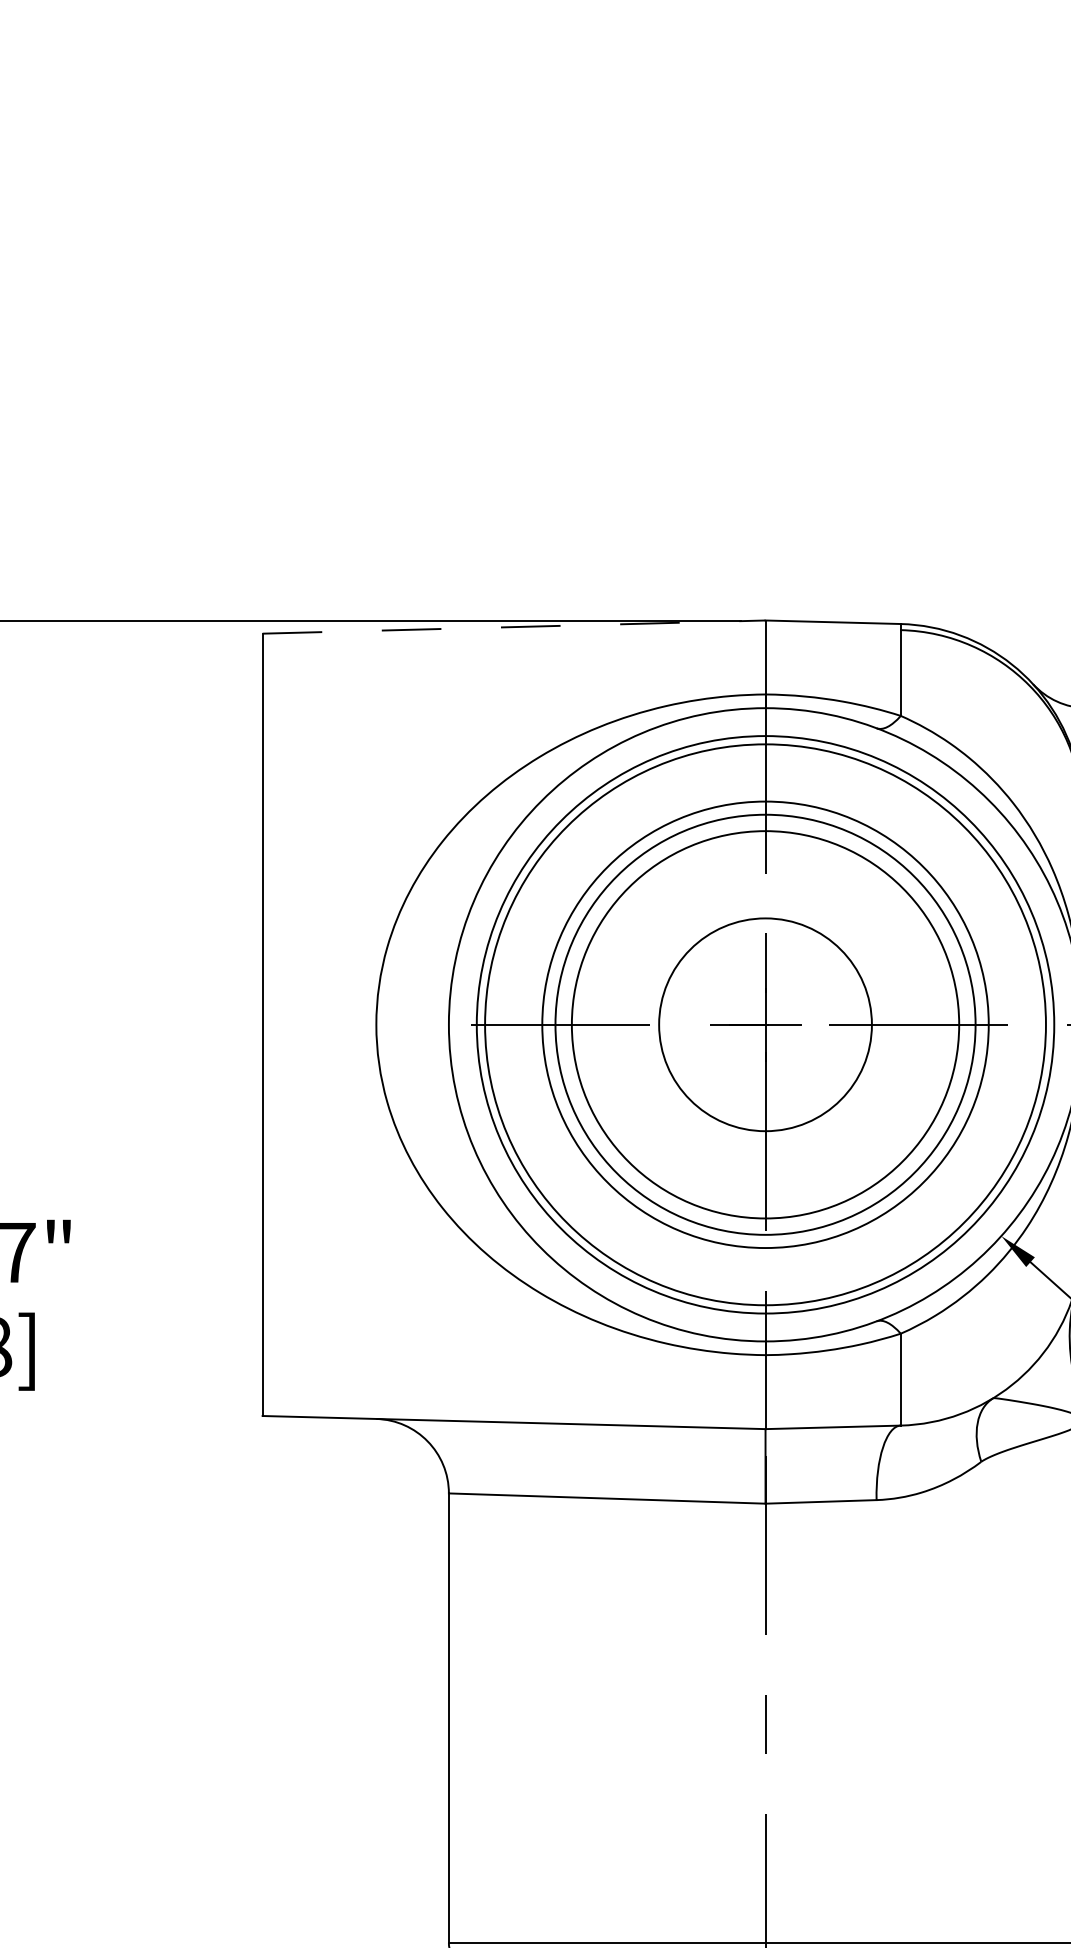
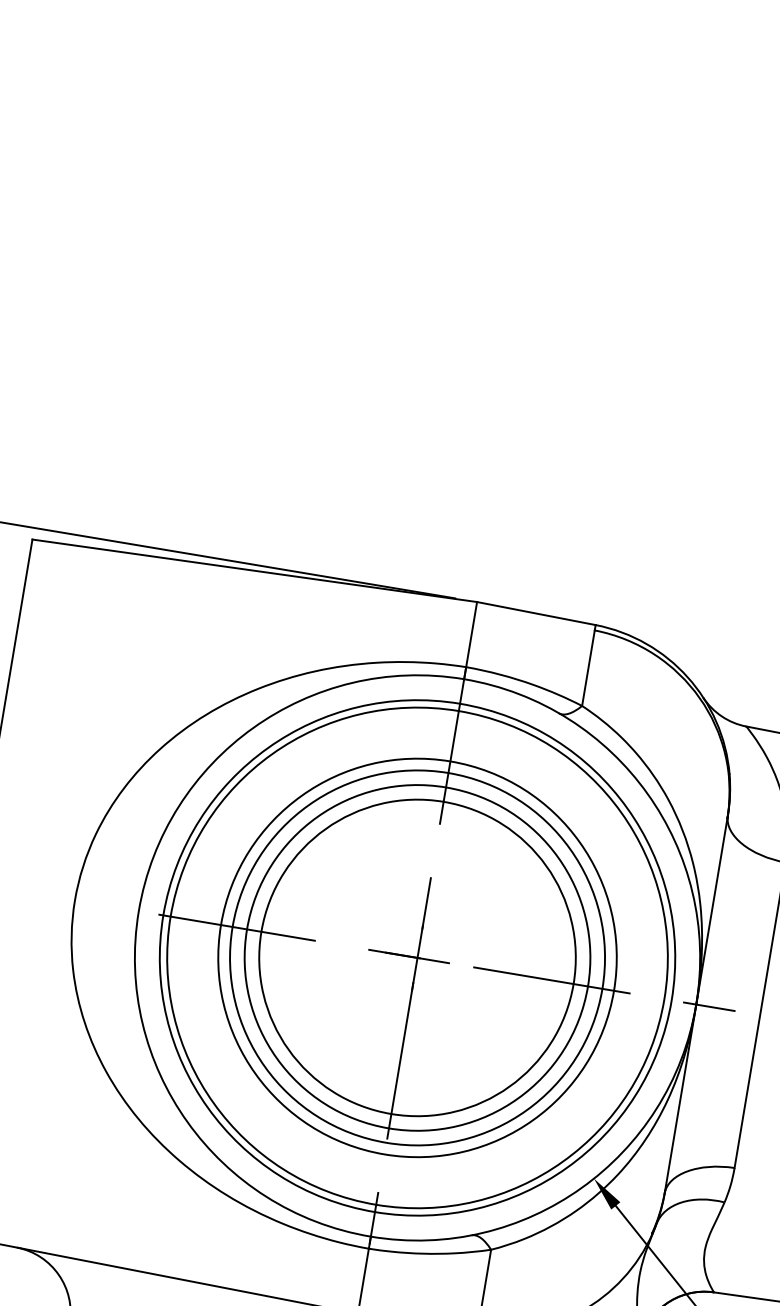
line: (514, 627) -> (255, 571), dashed -> solid
circle: (765, 1024) -> (417, 957), size x1.67

